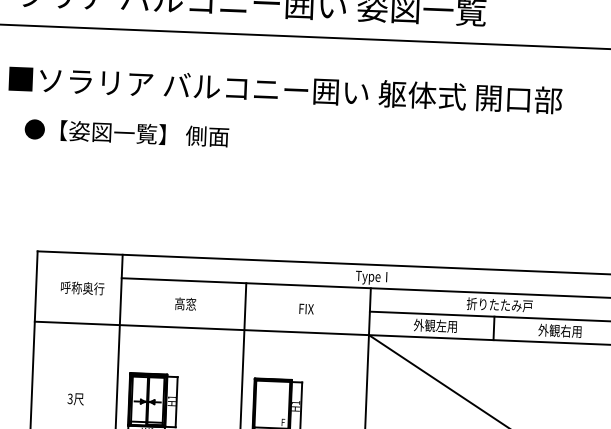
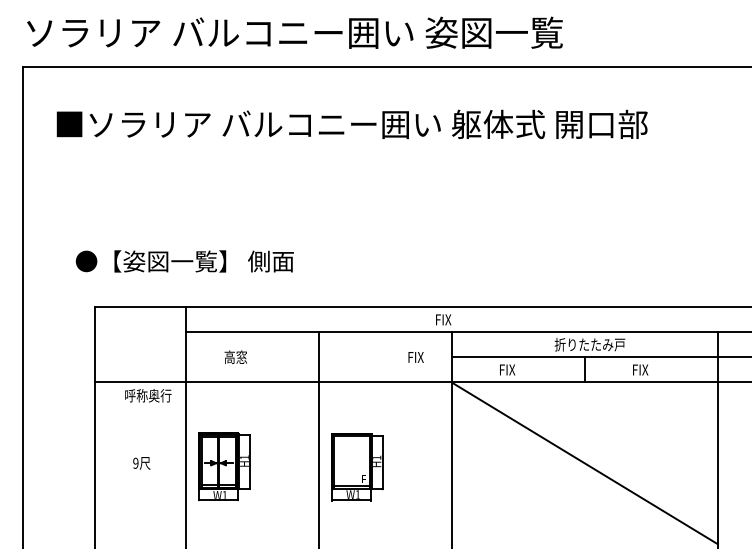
text: (126, 133) -> (184, 261), moved
text: (371, 278) -> (451, 321), TypeⅠ -> FIX
text: (82, 288) -> (148, 395), moved
text: (185, 303) -> (235, 356), moved
text: (306, 309) -> (415, 357), moved
text: (435, 325) -> (522, 369), 外観左用 -> FIX
text: (560, 330) -> (655, 369), 外観右用 -> FIX
text: (69, 399) -> (135, 463), 3 -> 9

